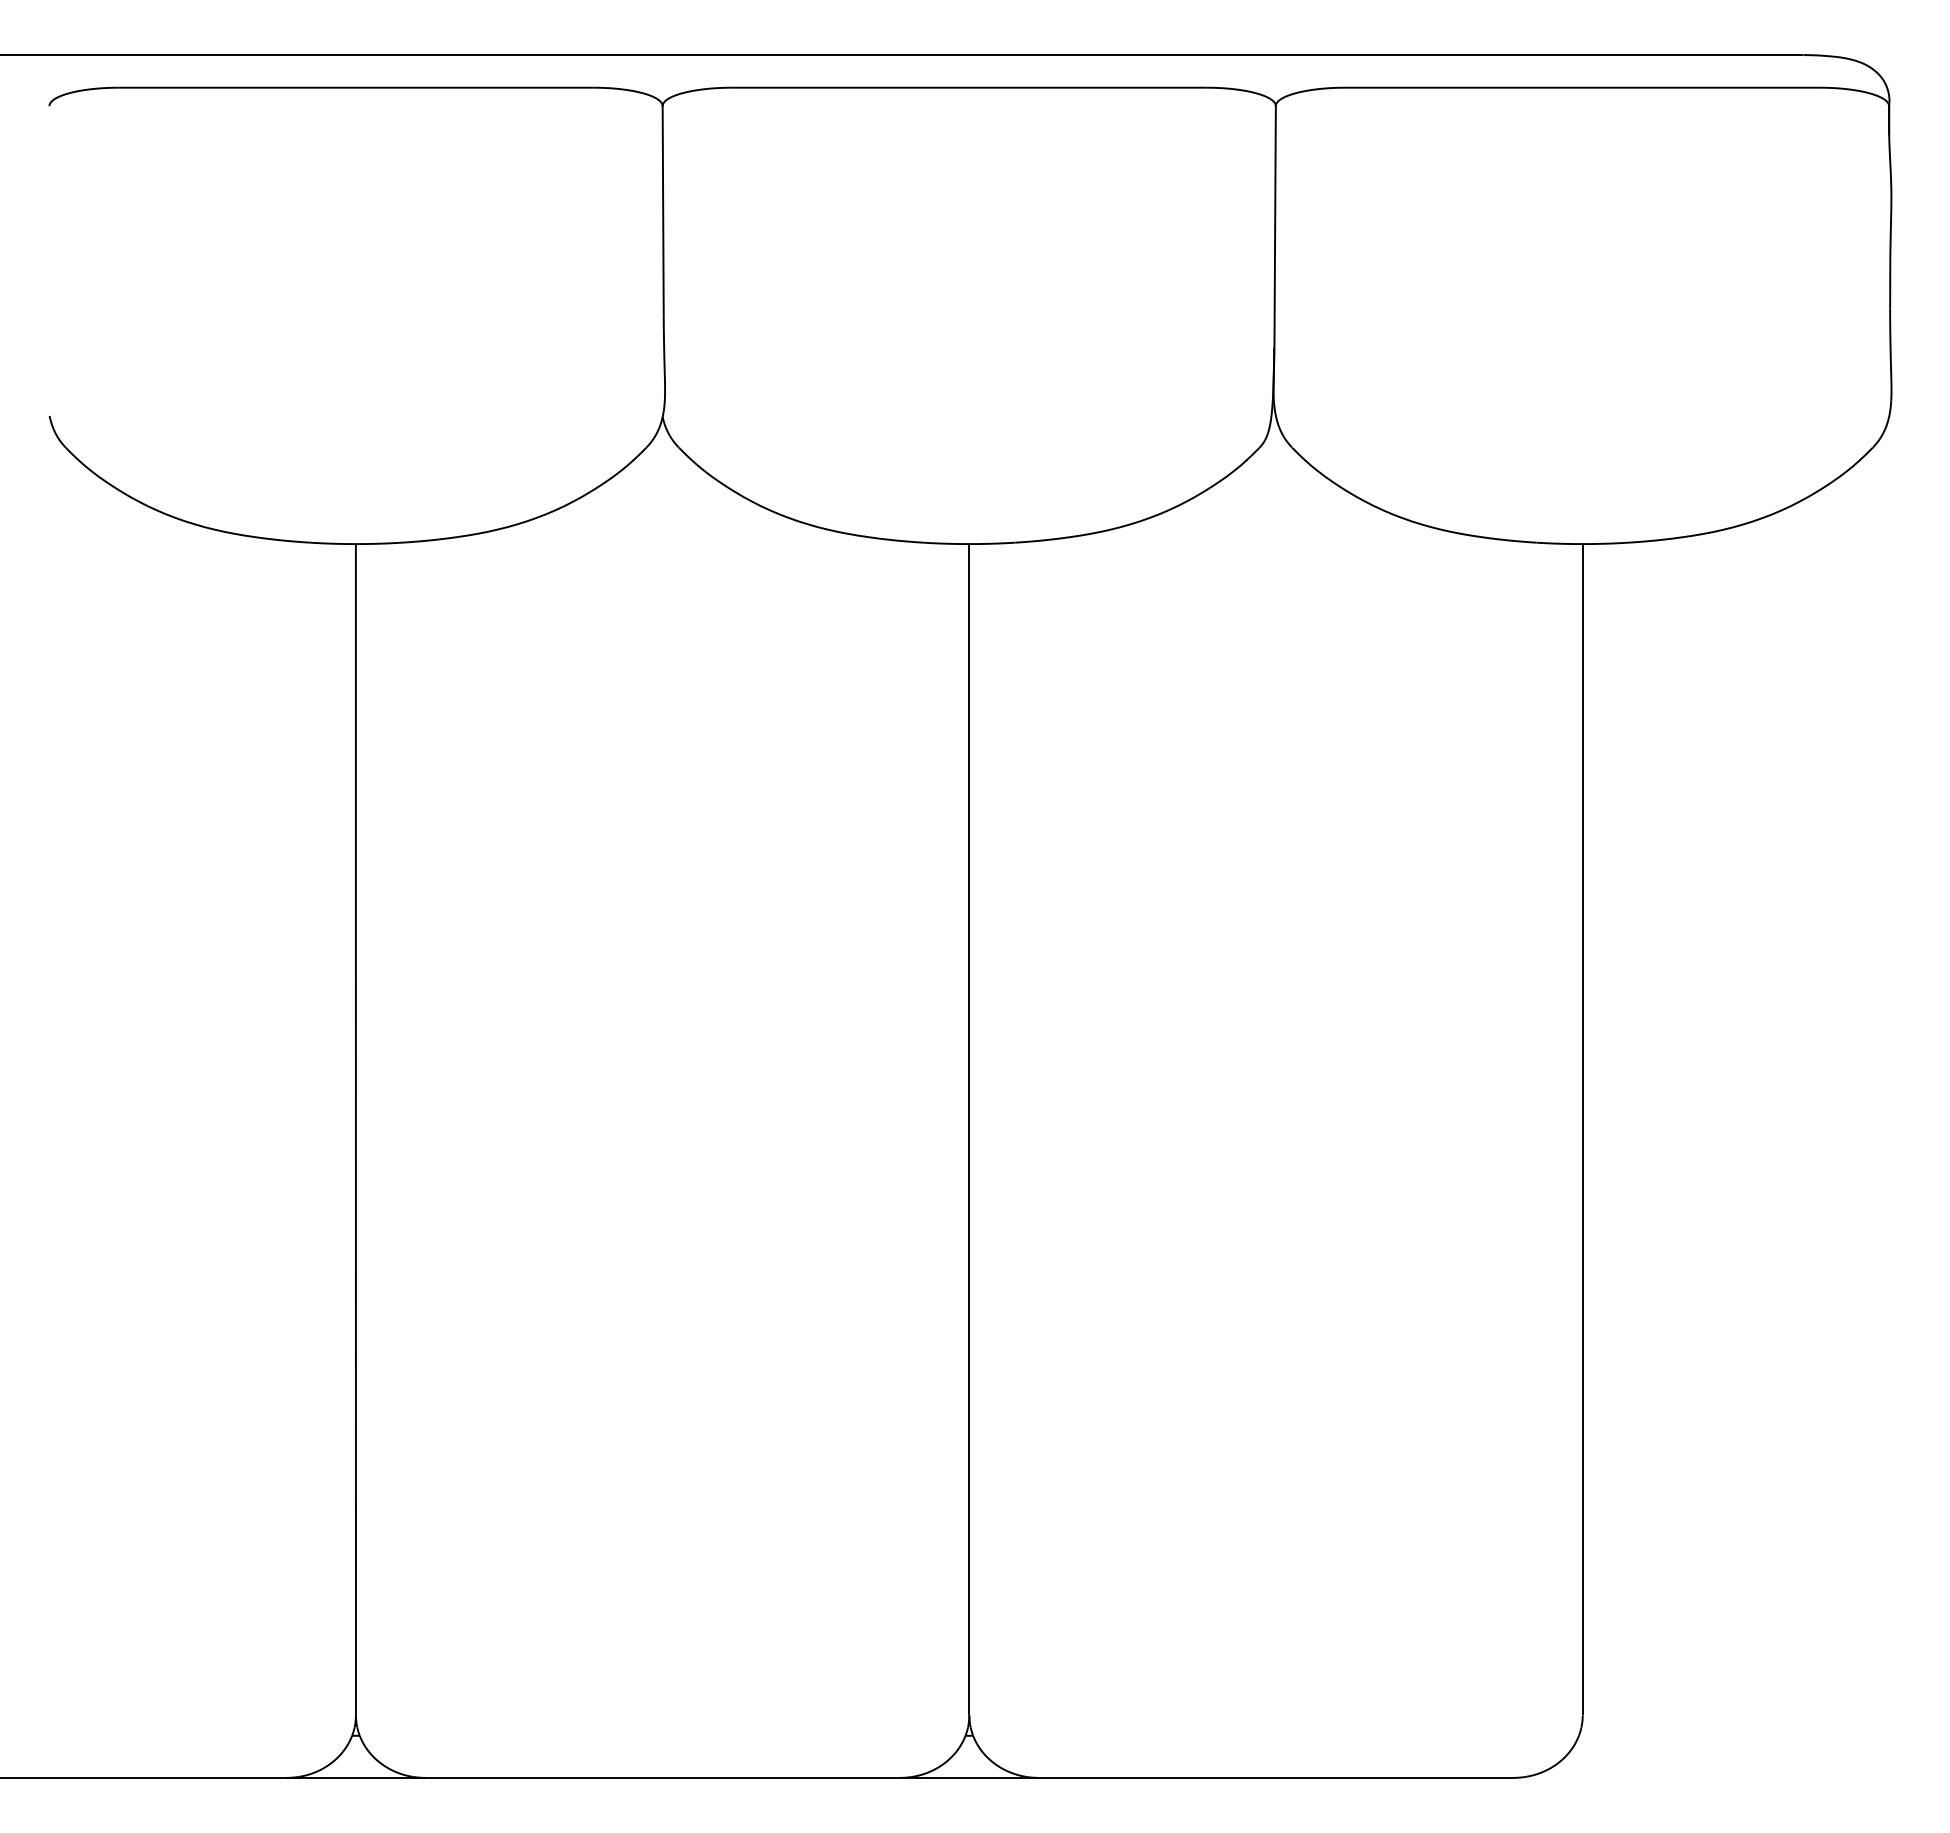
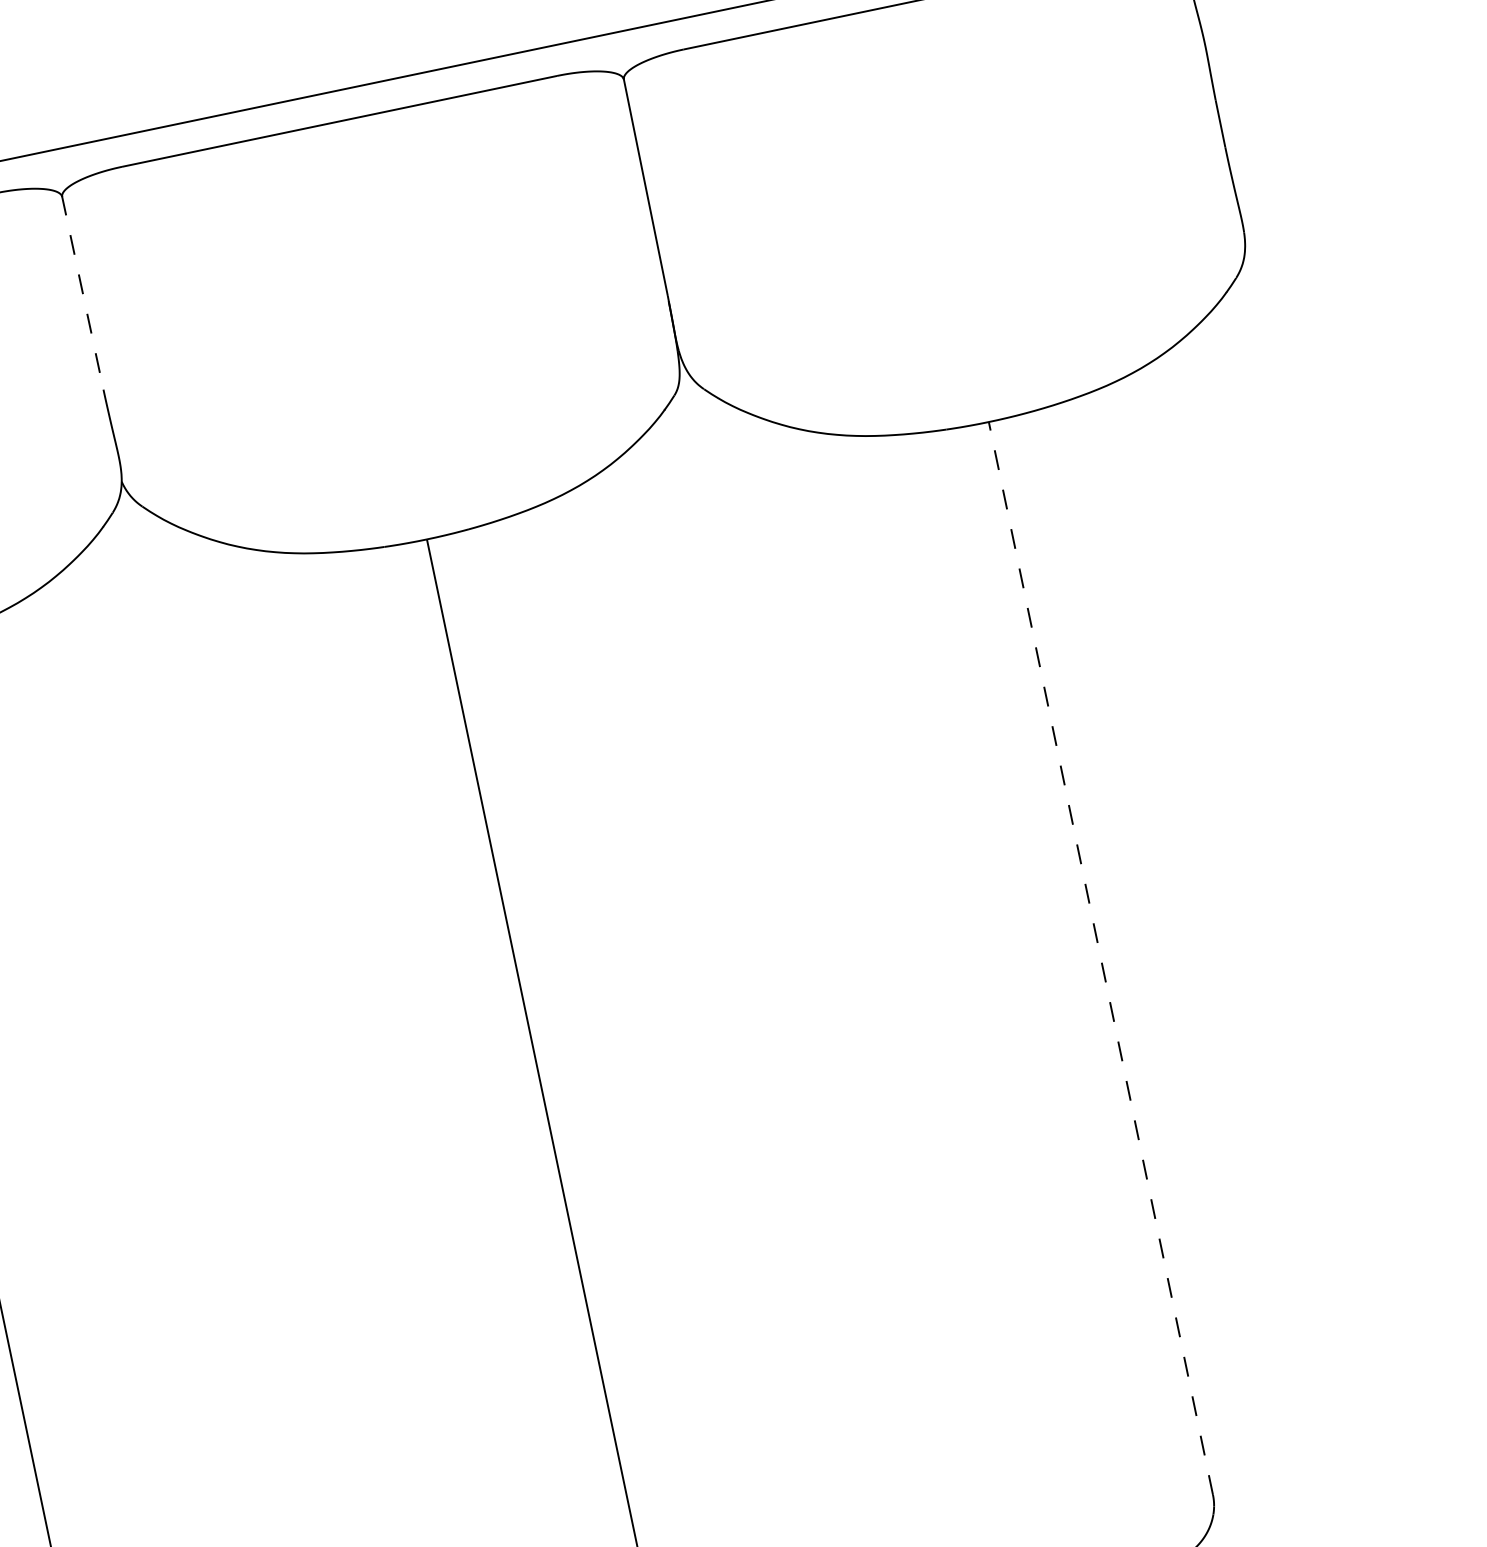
line: (663, 210) -> (82, 292), solid -> dashed
line: (1582, 1129) -> (1100, 958), solid -> dashed

